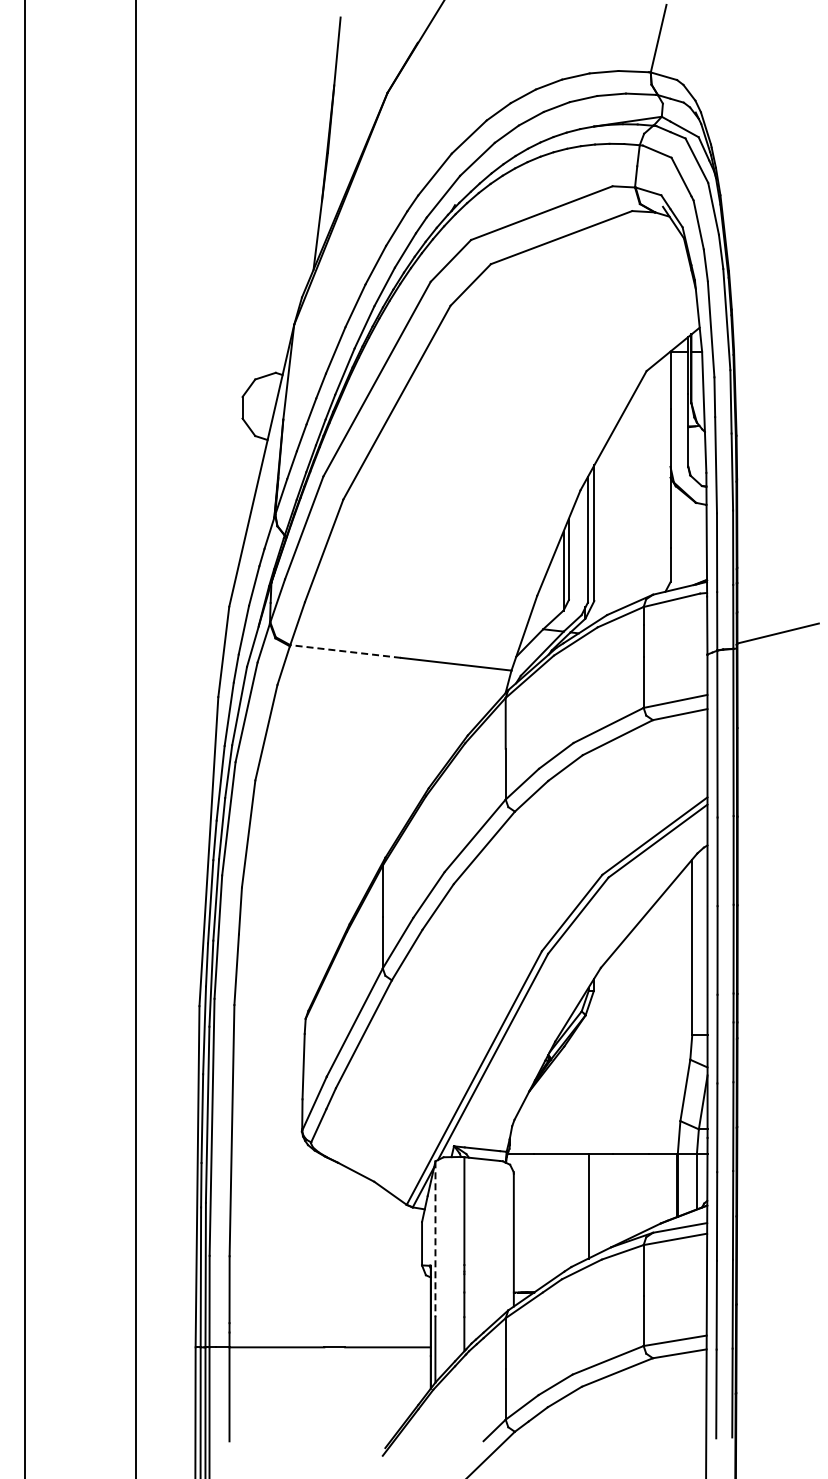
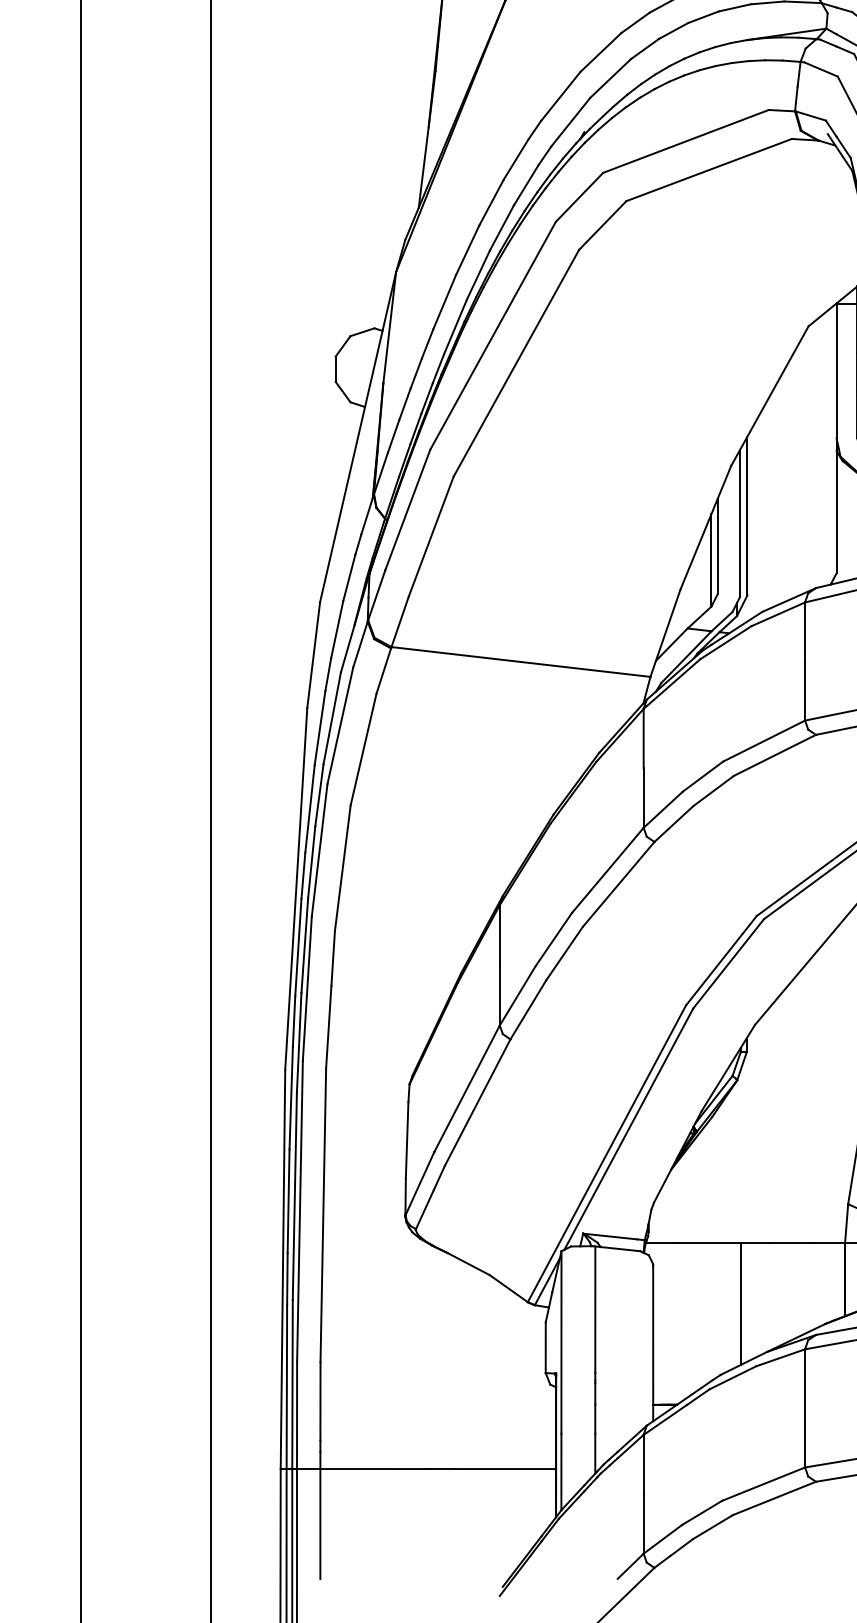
line: (345, 651) -> (456, 654), dashed -> solid
line: (435, 1239) -> (561, 1342), dashed -> solid

